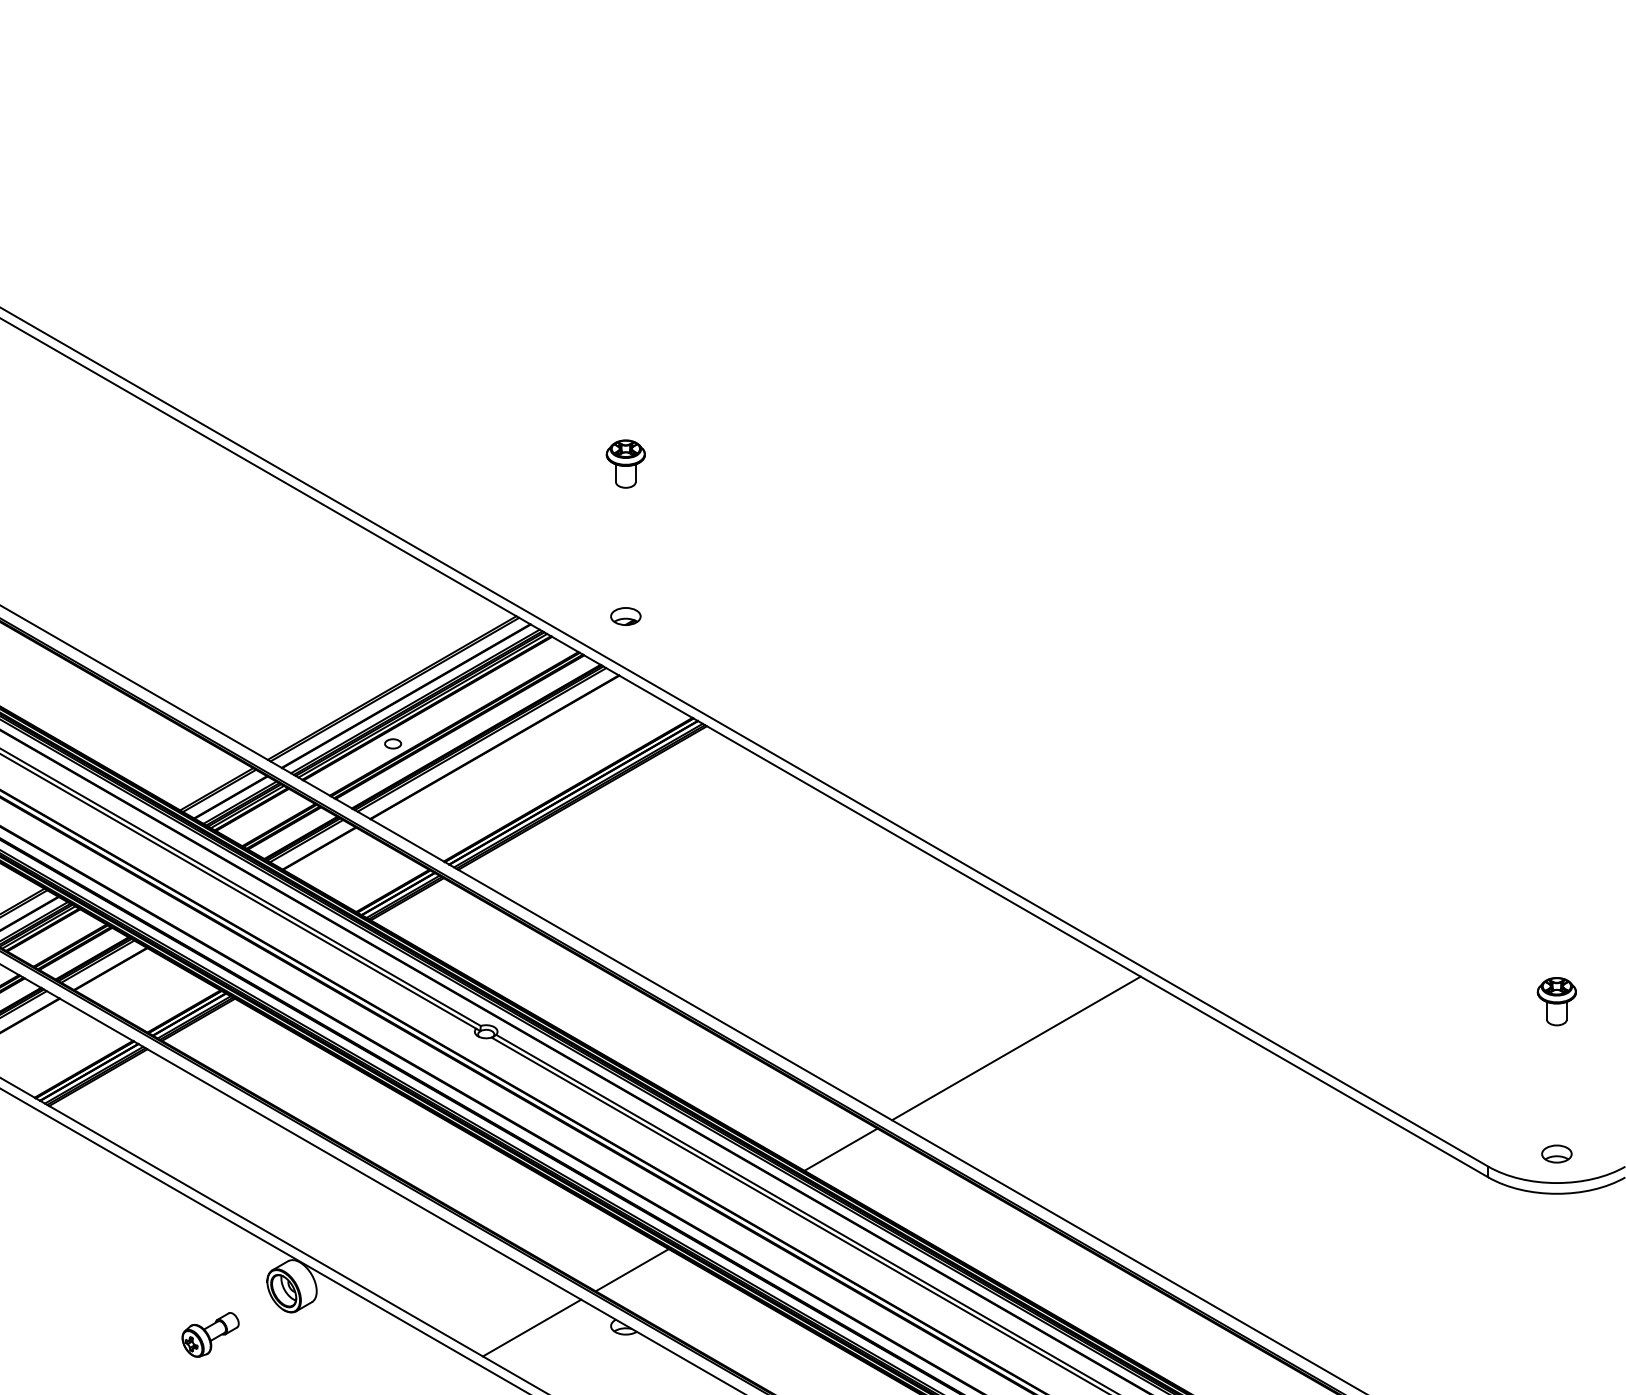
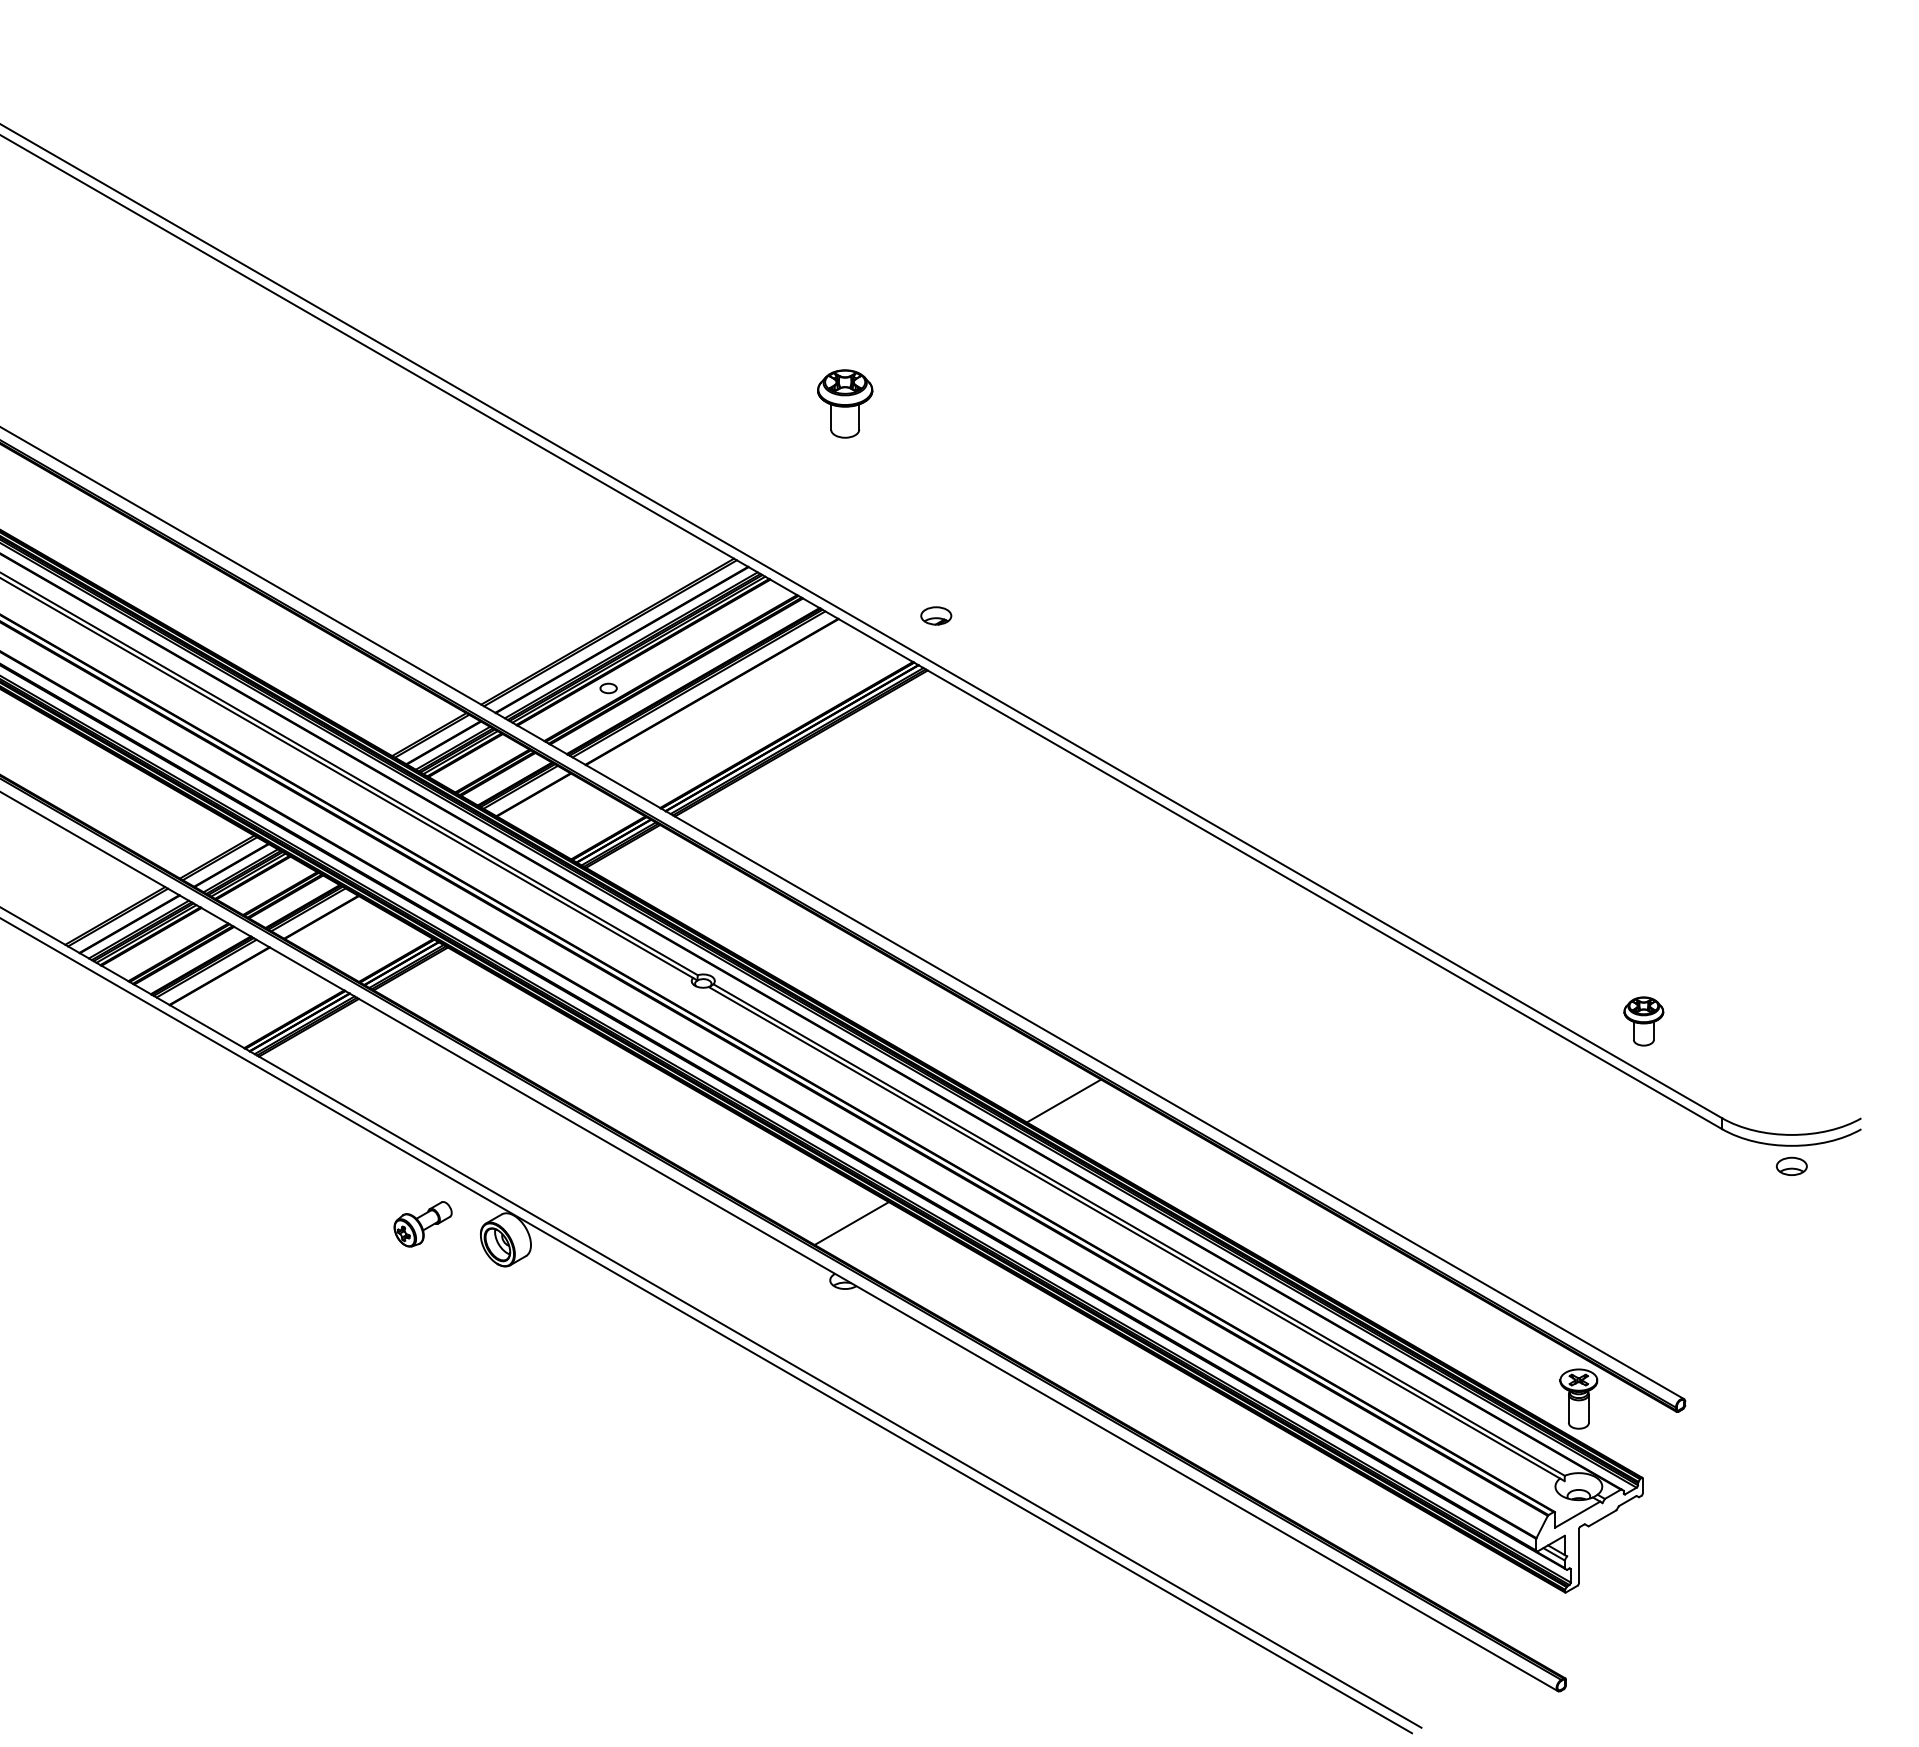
part: (626, 463) -> (845, 403), size x1.4
part: (626, 616) -> (936, 615), moved
part: (1556, 1001) -> (1643, 1021), moved
line: (1015, 1048) -> (1241, 998), removed
part: (1556, 1153) -> (1791, 1165), moved
line: (531, 1328) -> (749, 1282), removed
part: (210, 1335) -> (422, 1224), moved

